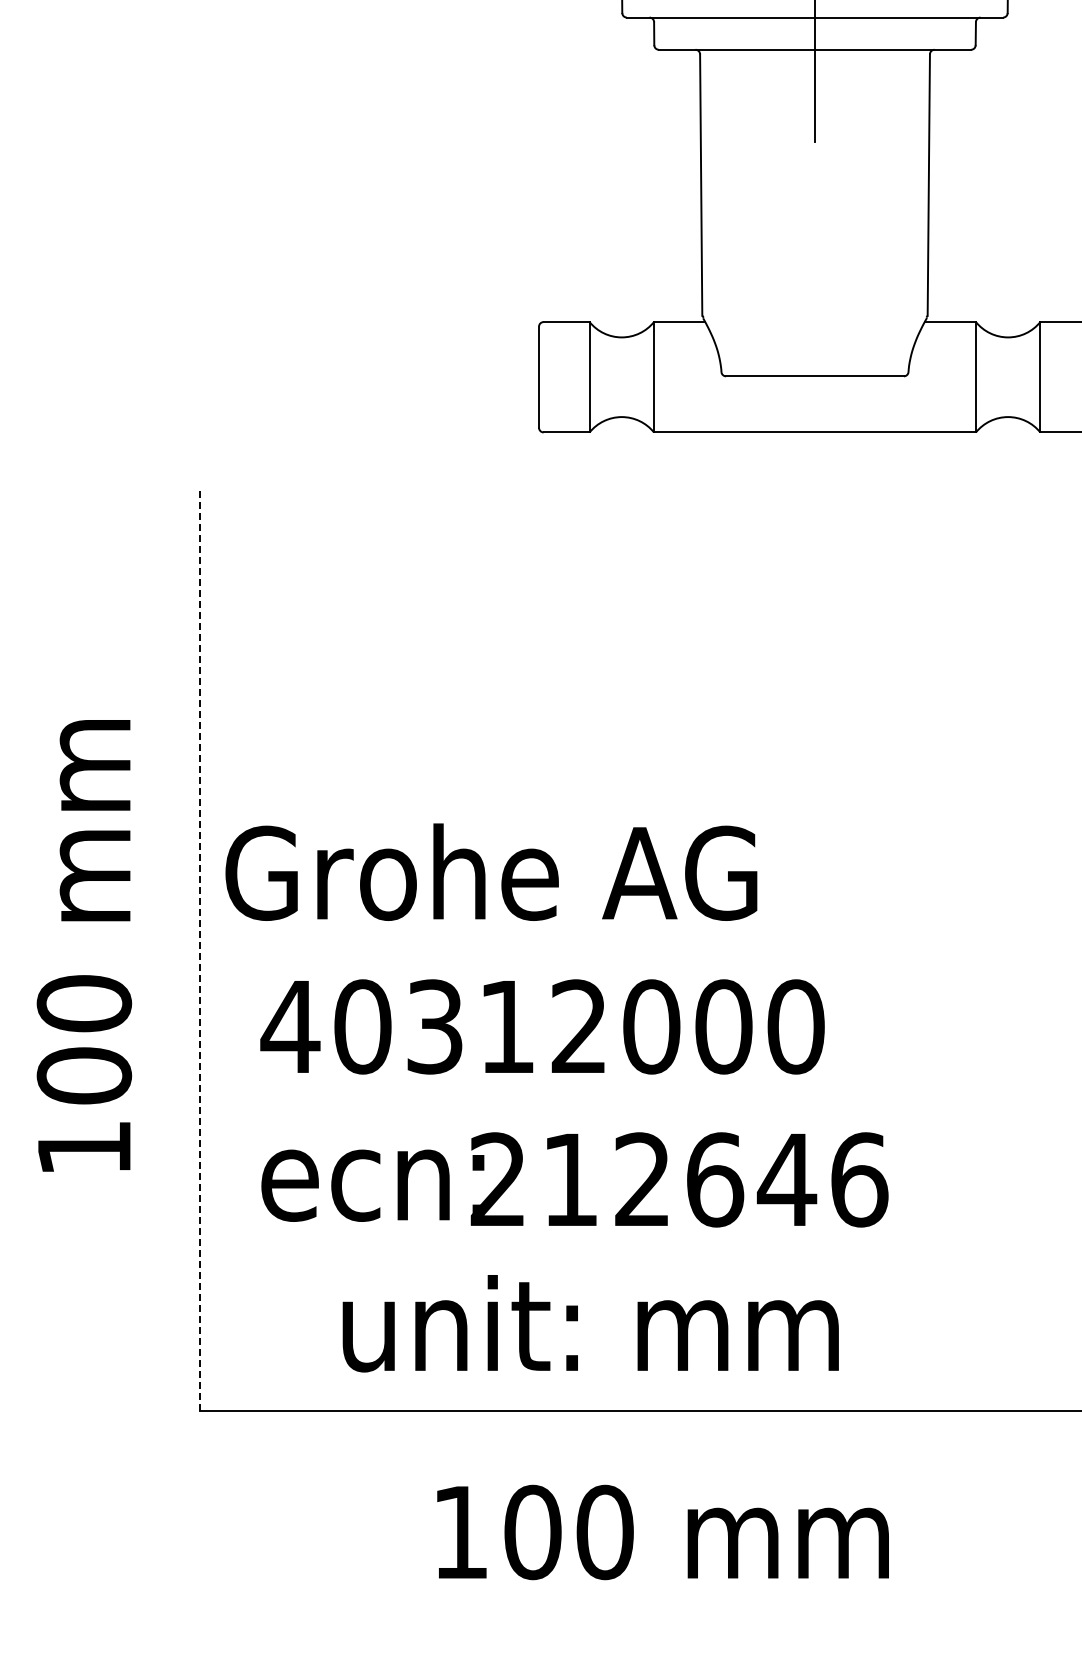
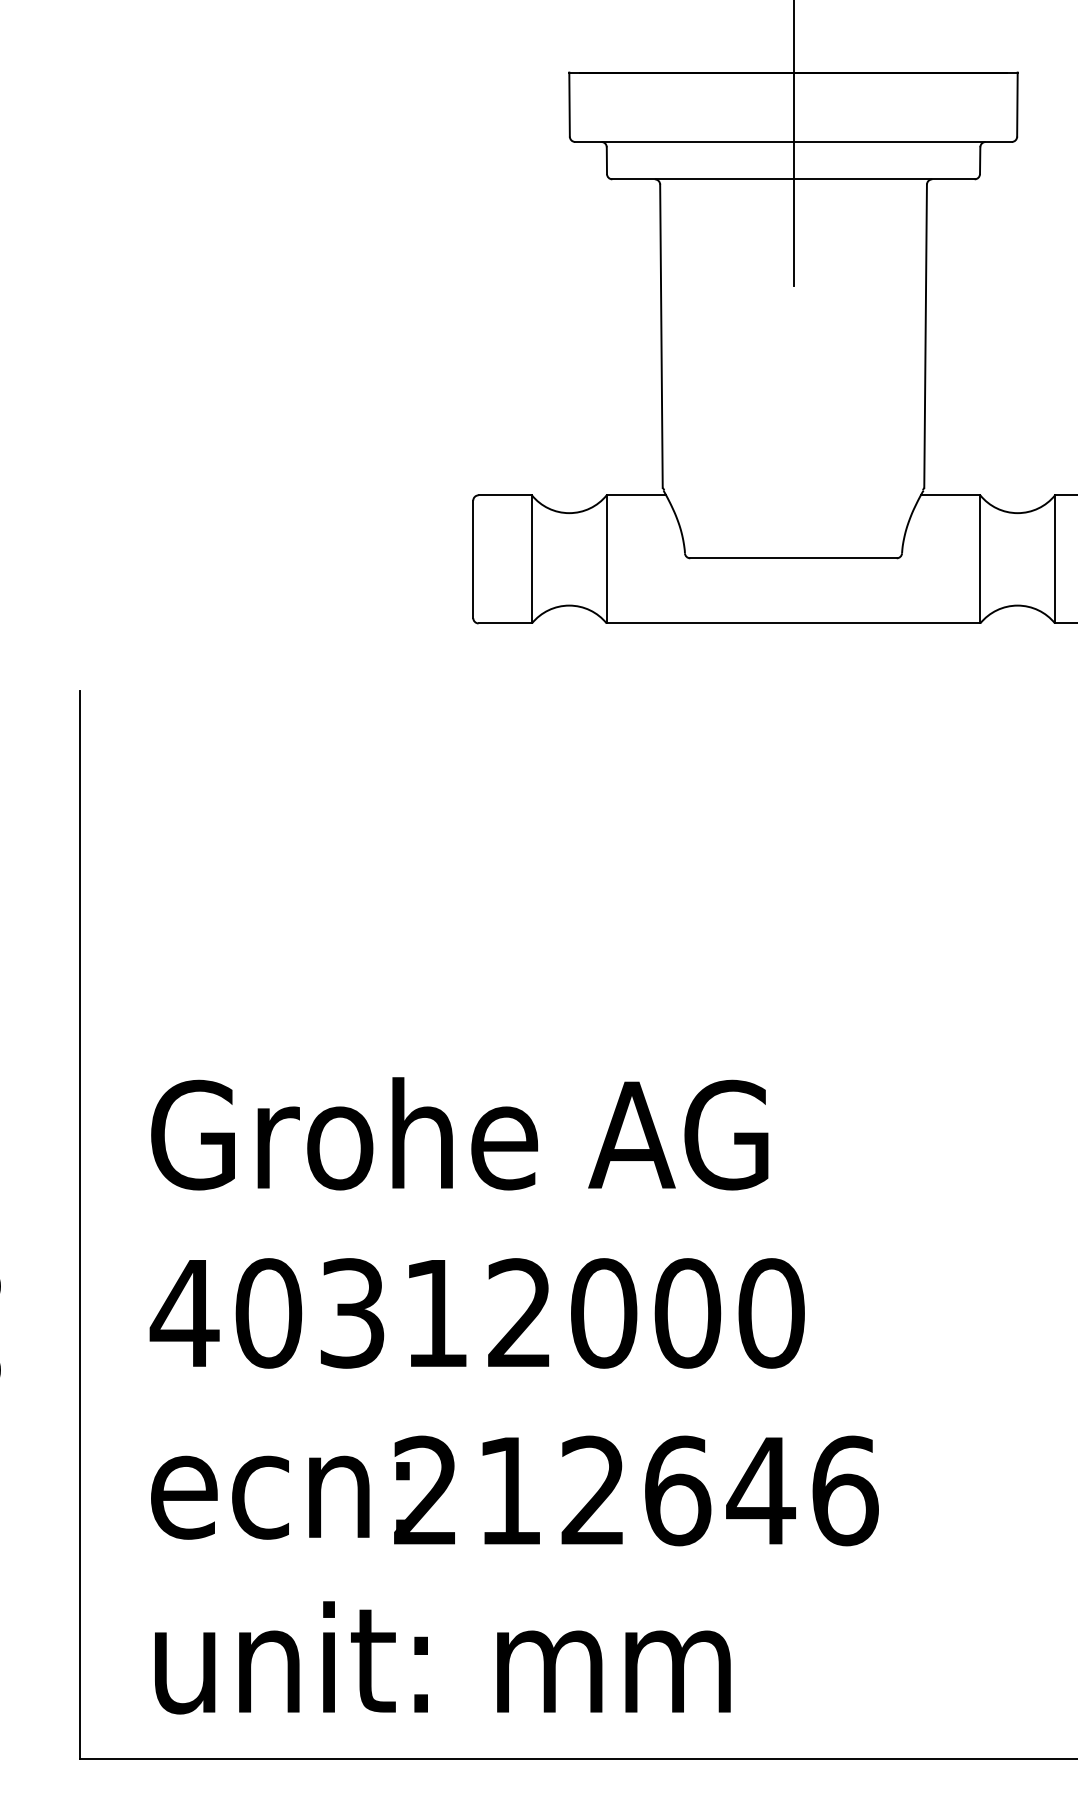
text: (491, 871) -> (459, 1133), moved
line: (200, 950) -> (80, 1224), dashed -> solid
text: (590, 1323) -> (442, 1657), moved

